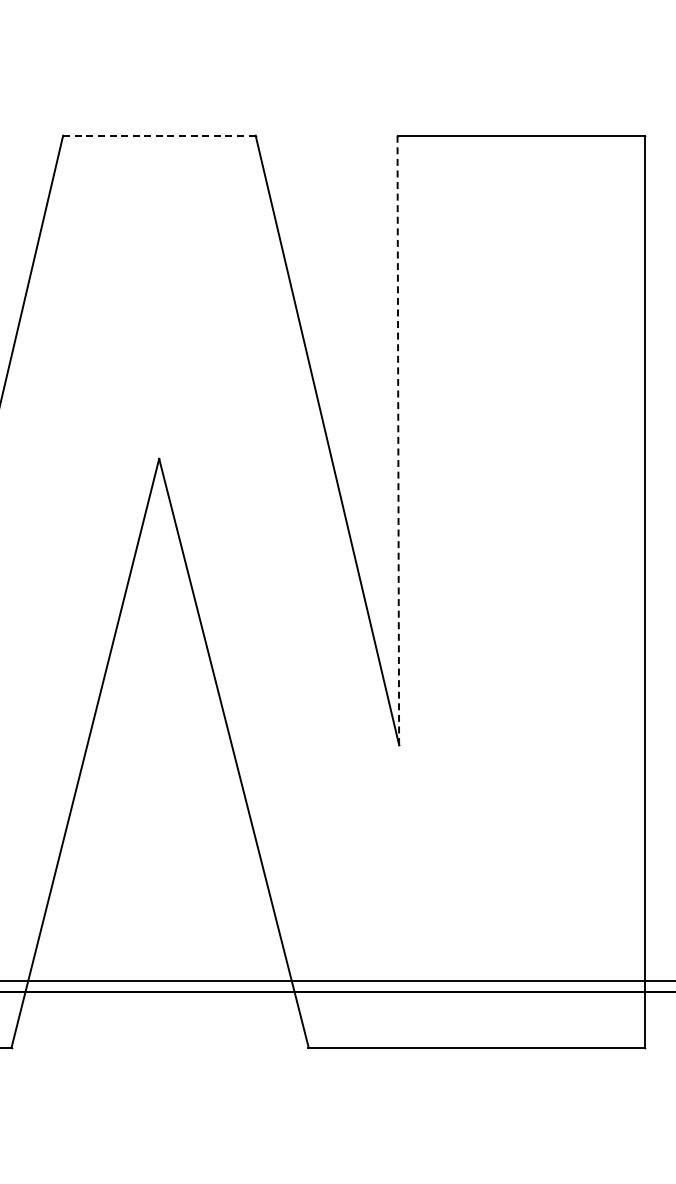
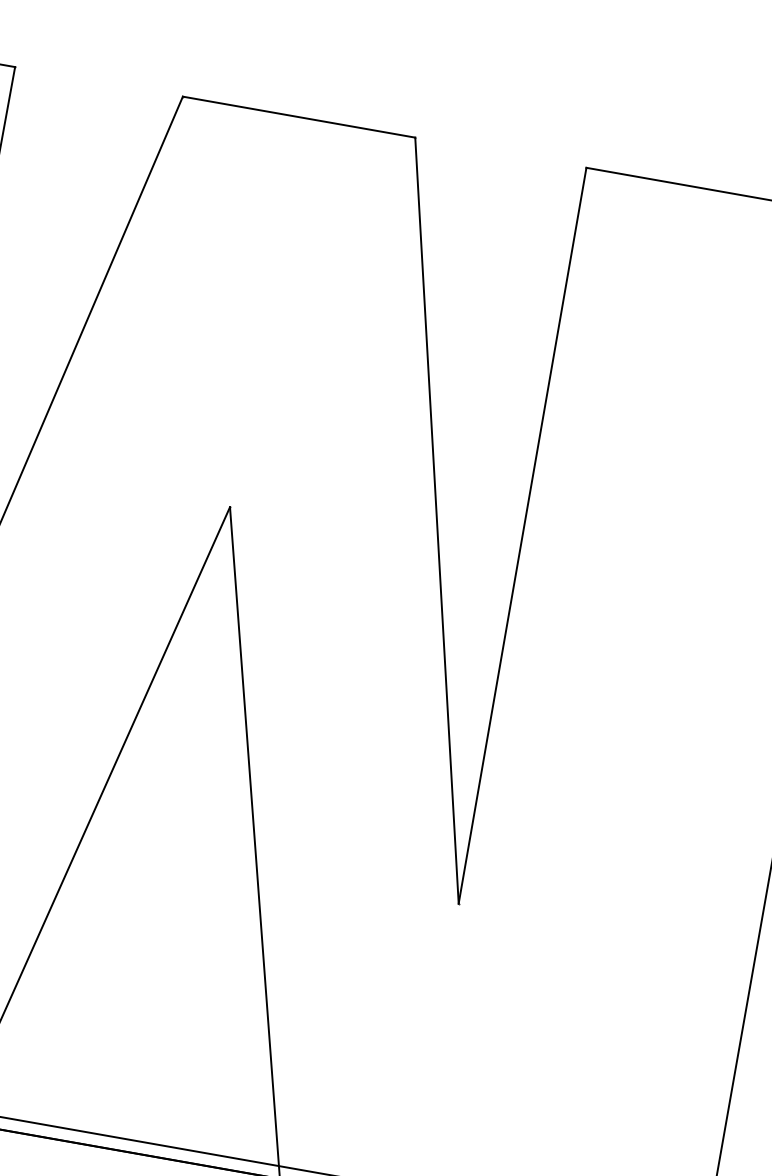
line: (159, 135) -> (299, 116), dashed -> solid
line: (398, 440) -> (522, 535), dashed -> solid

